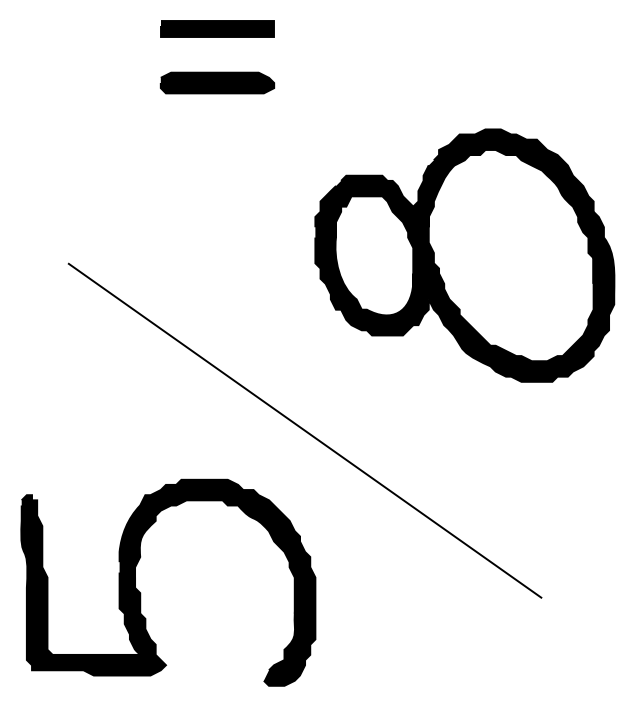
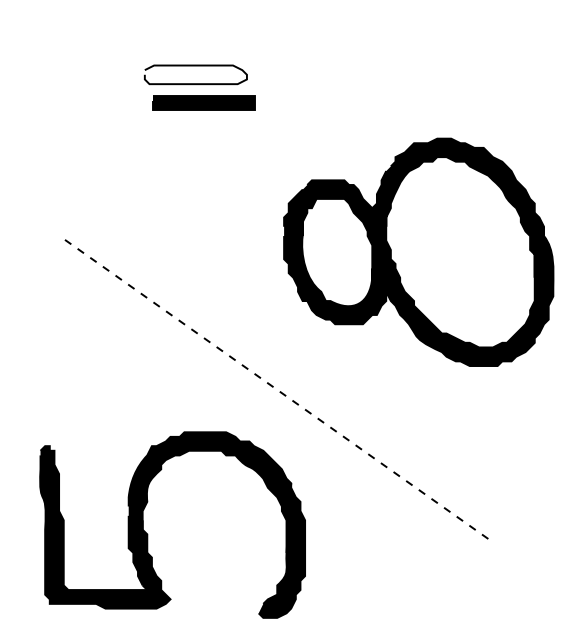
part: (217, 28) -> (203, 102), moved
fill: (217, 82) -> (195, 74), removed
part: (464, 254) -> (418, 251), moved
line: (304, 430) -> (274, 387), solid -> dashed
part: (141, 593) -> (148, 534), moved

